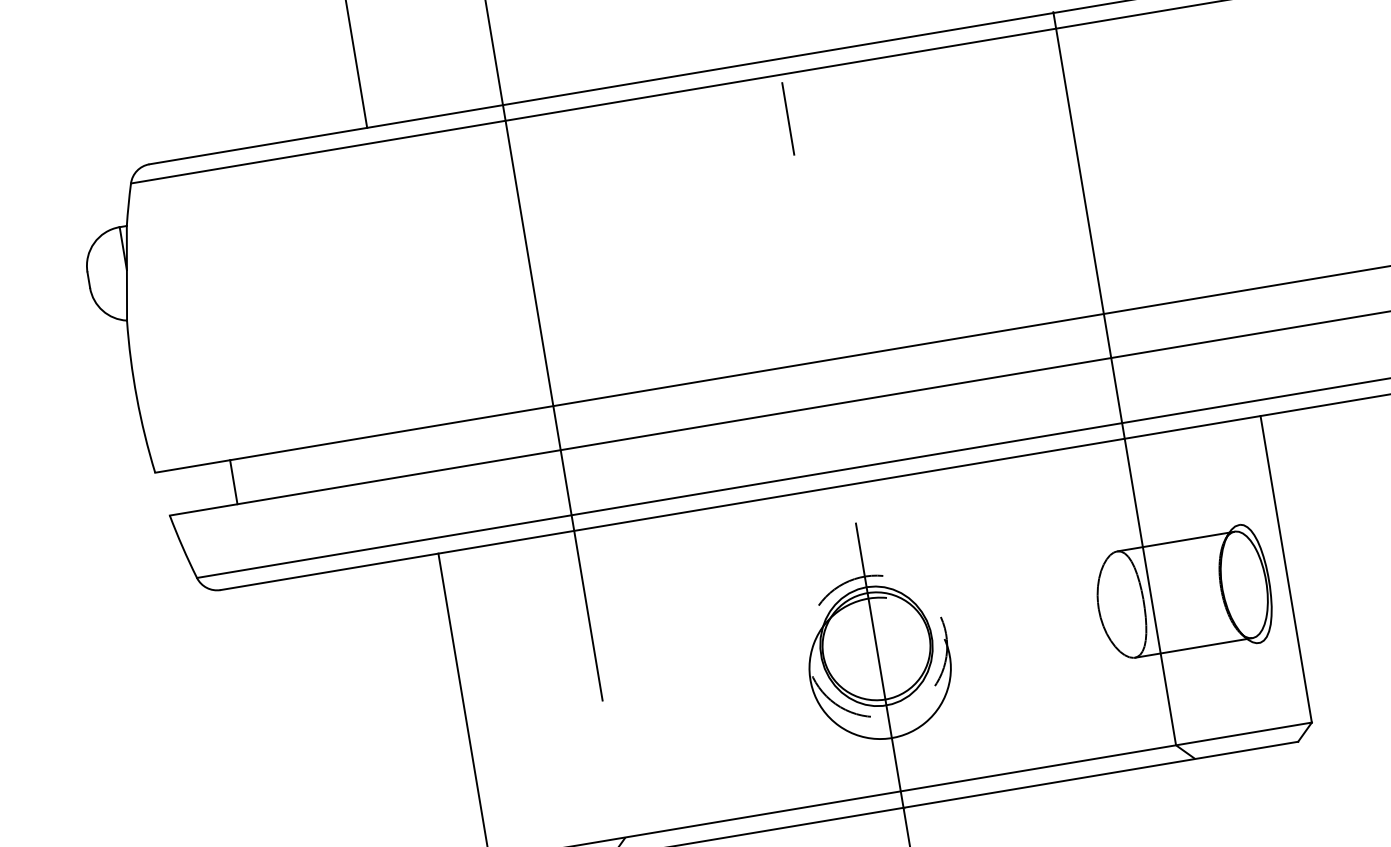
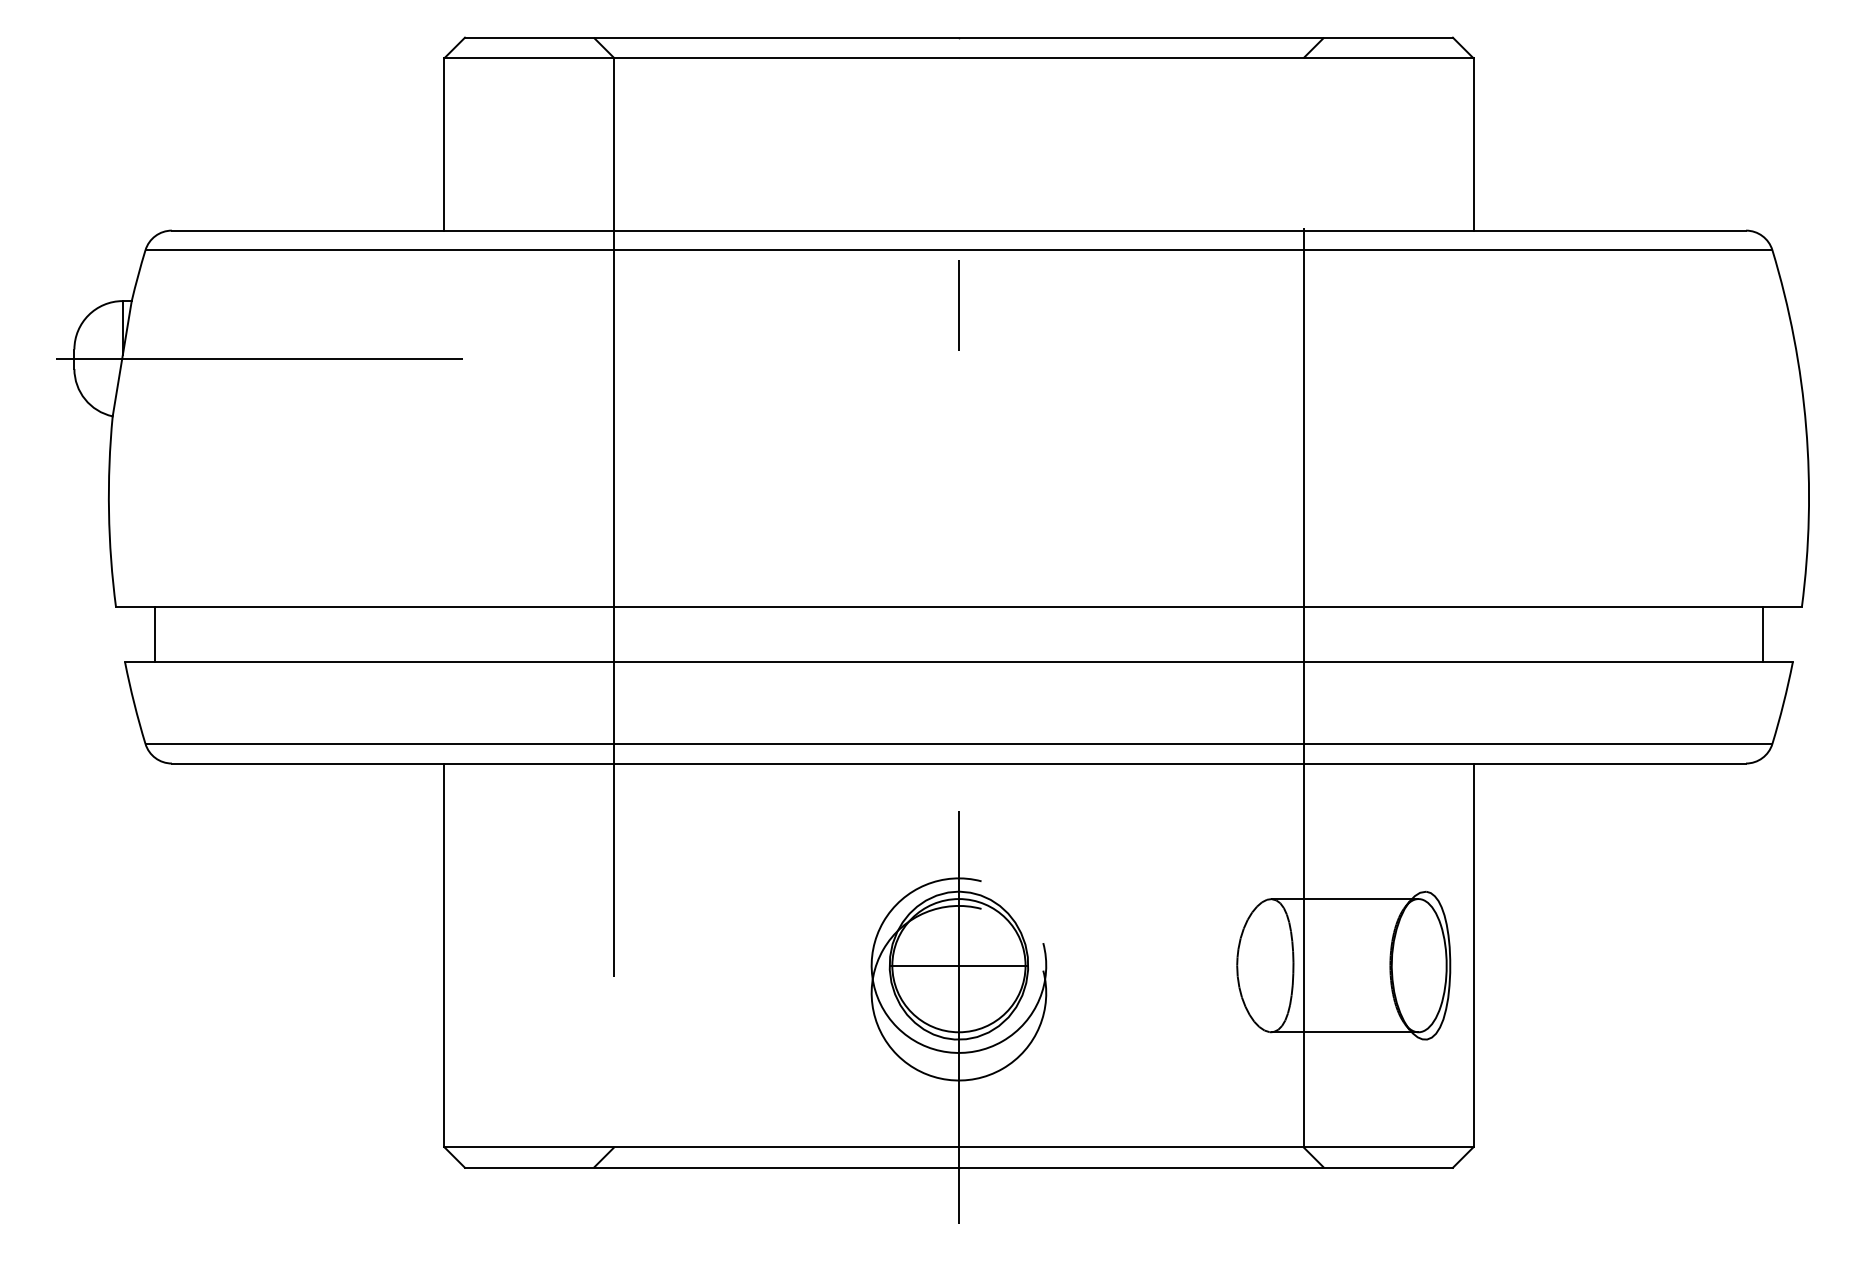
line: (235, 255) -> (258, 359), added
line: (233, 481) -> (154, 634), moved
line: (876, 646) -> (958, 965), added
arc: (835, 703) -> (897, 1027), dashed -> solid

